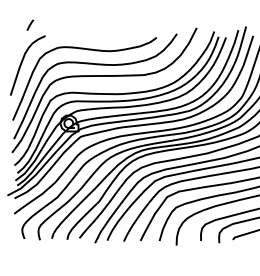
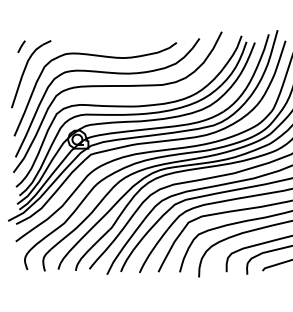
line: (30, 24) -> (21, 45), moved

